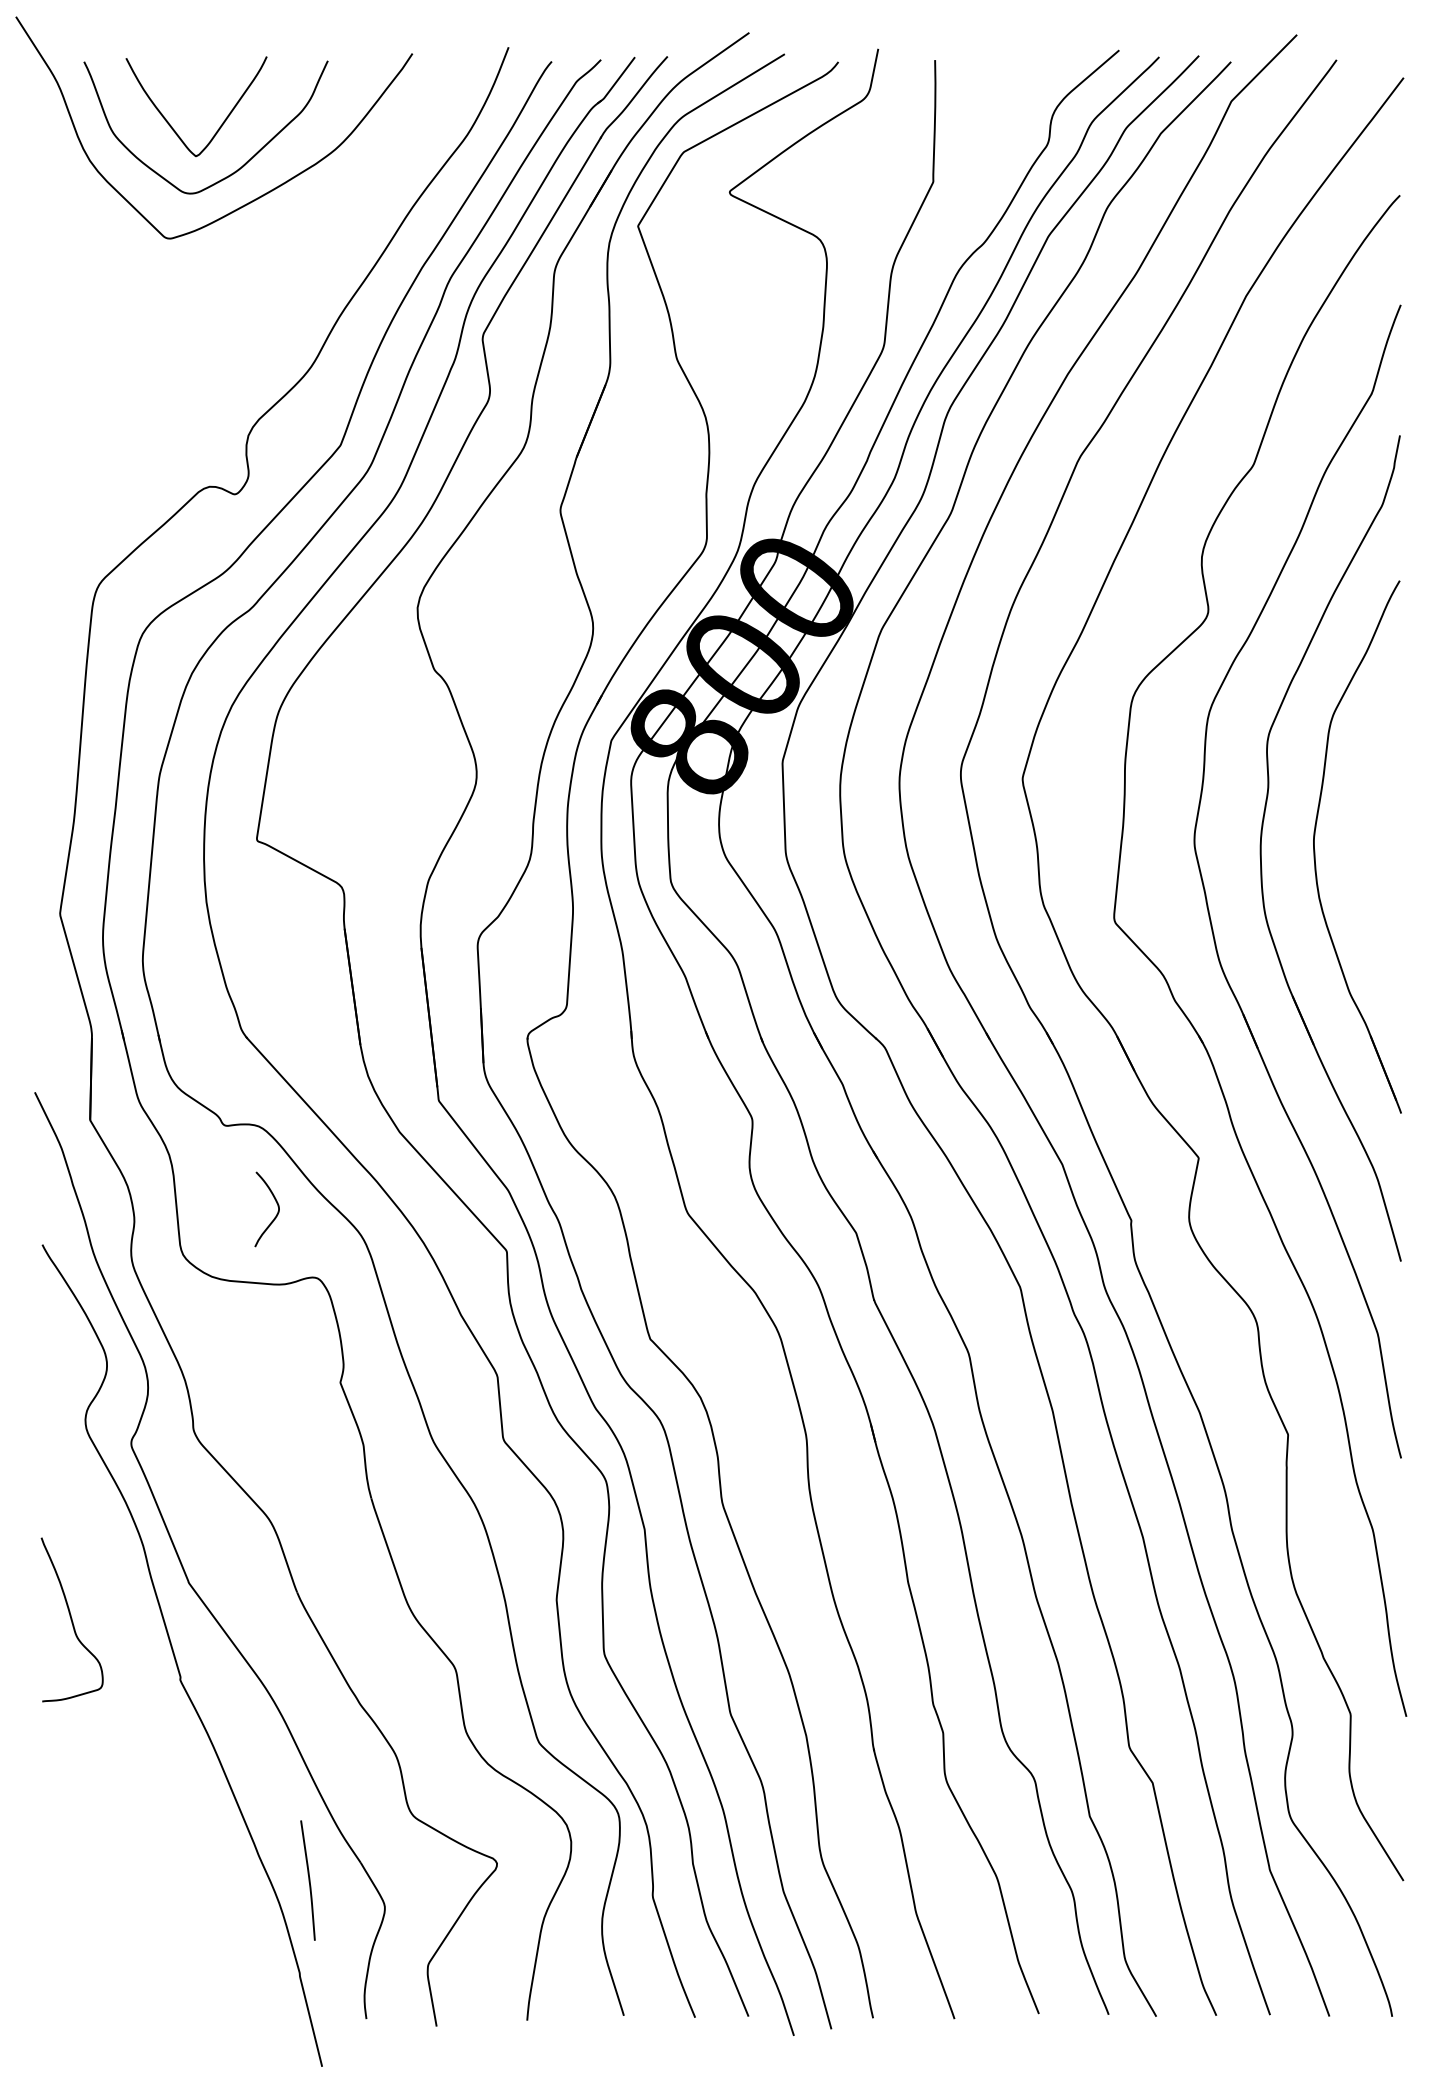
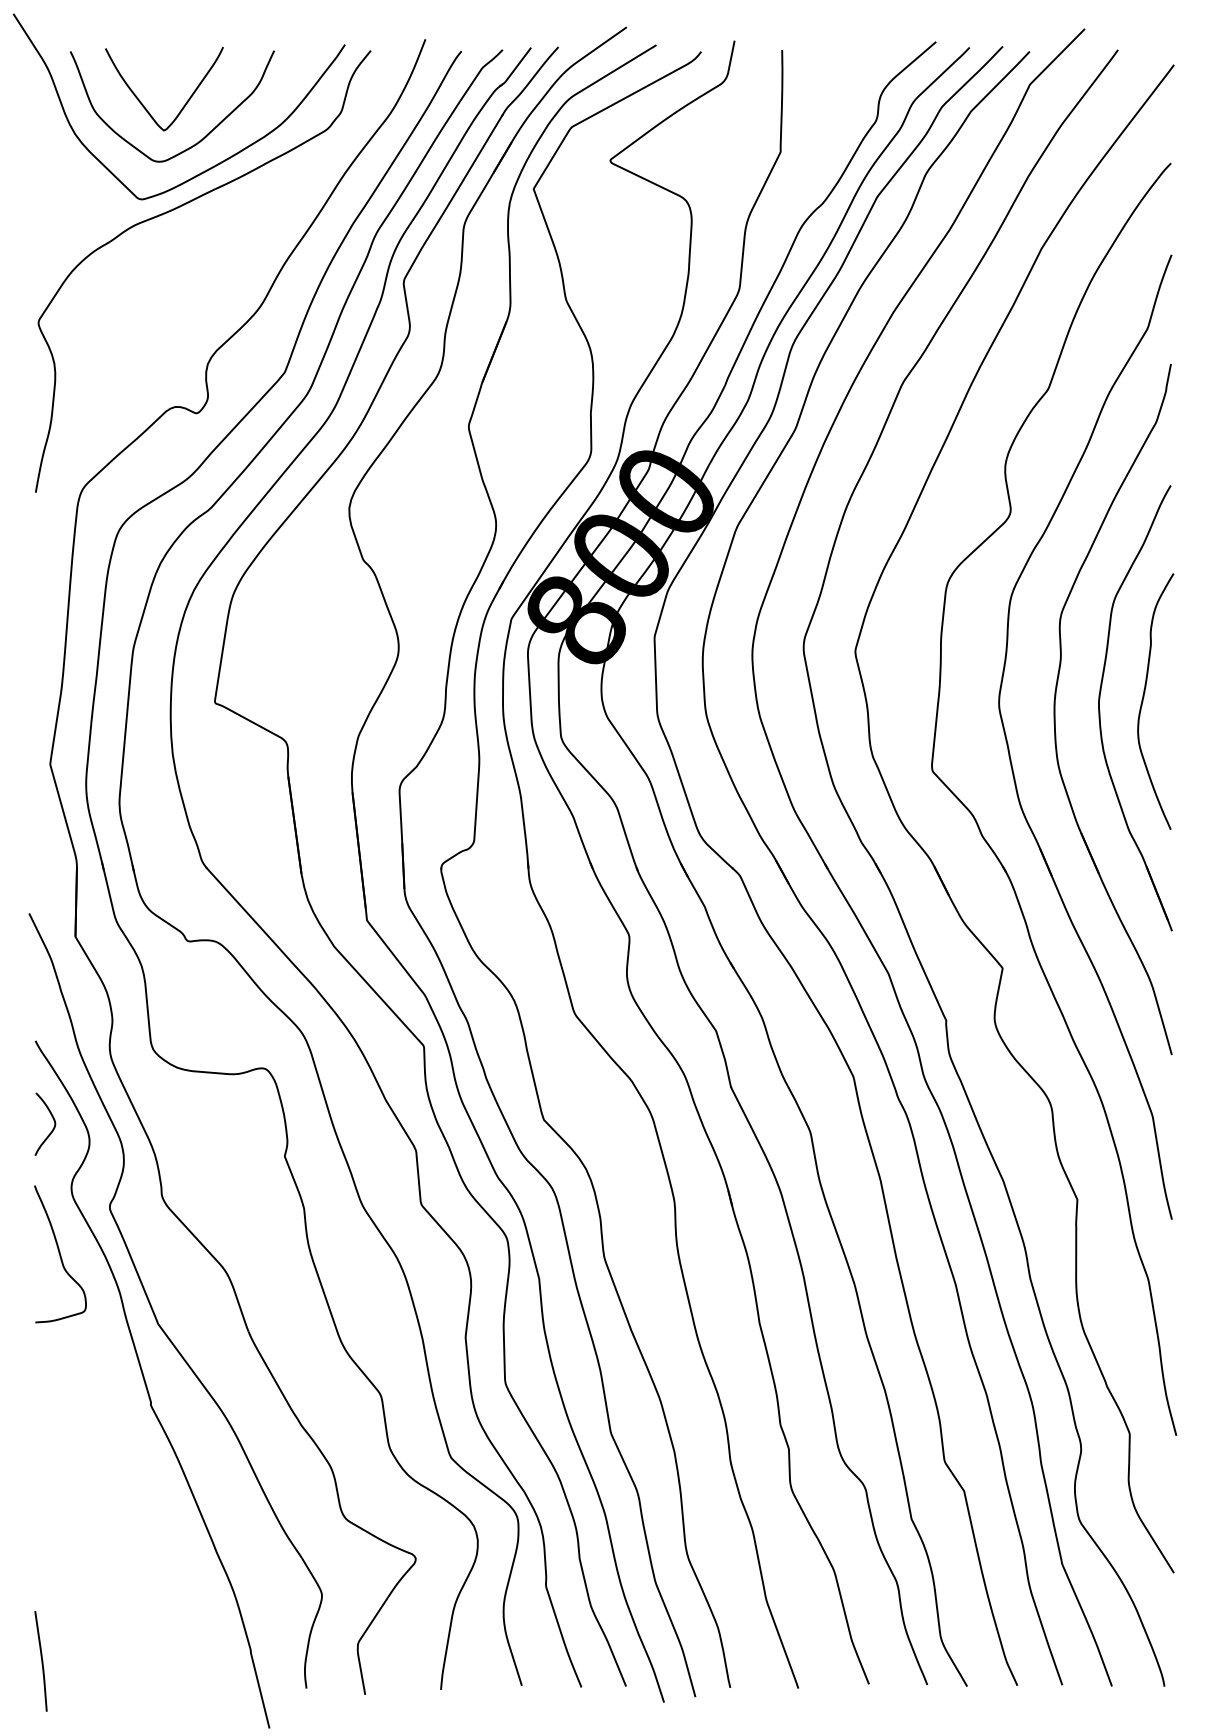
curve: (206, 252) -> (172, 211), added
curve: (1367, 836) -> (1143, 699), added
curve: (275, 1215) -> (52, 1129), moved
curve: (71, 1619) -> (59, 1253), moved
curve: (308, 1880) -> (41, 1661), moved

